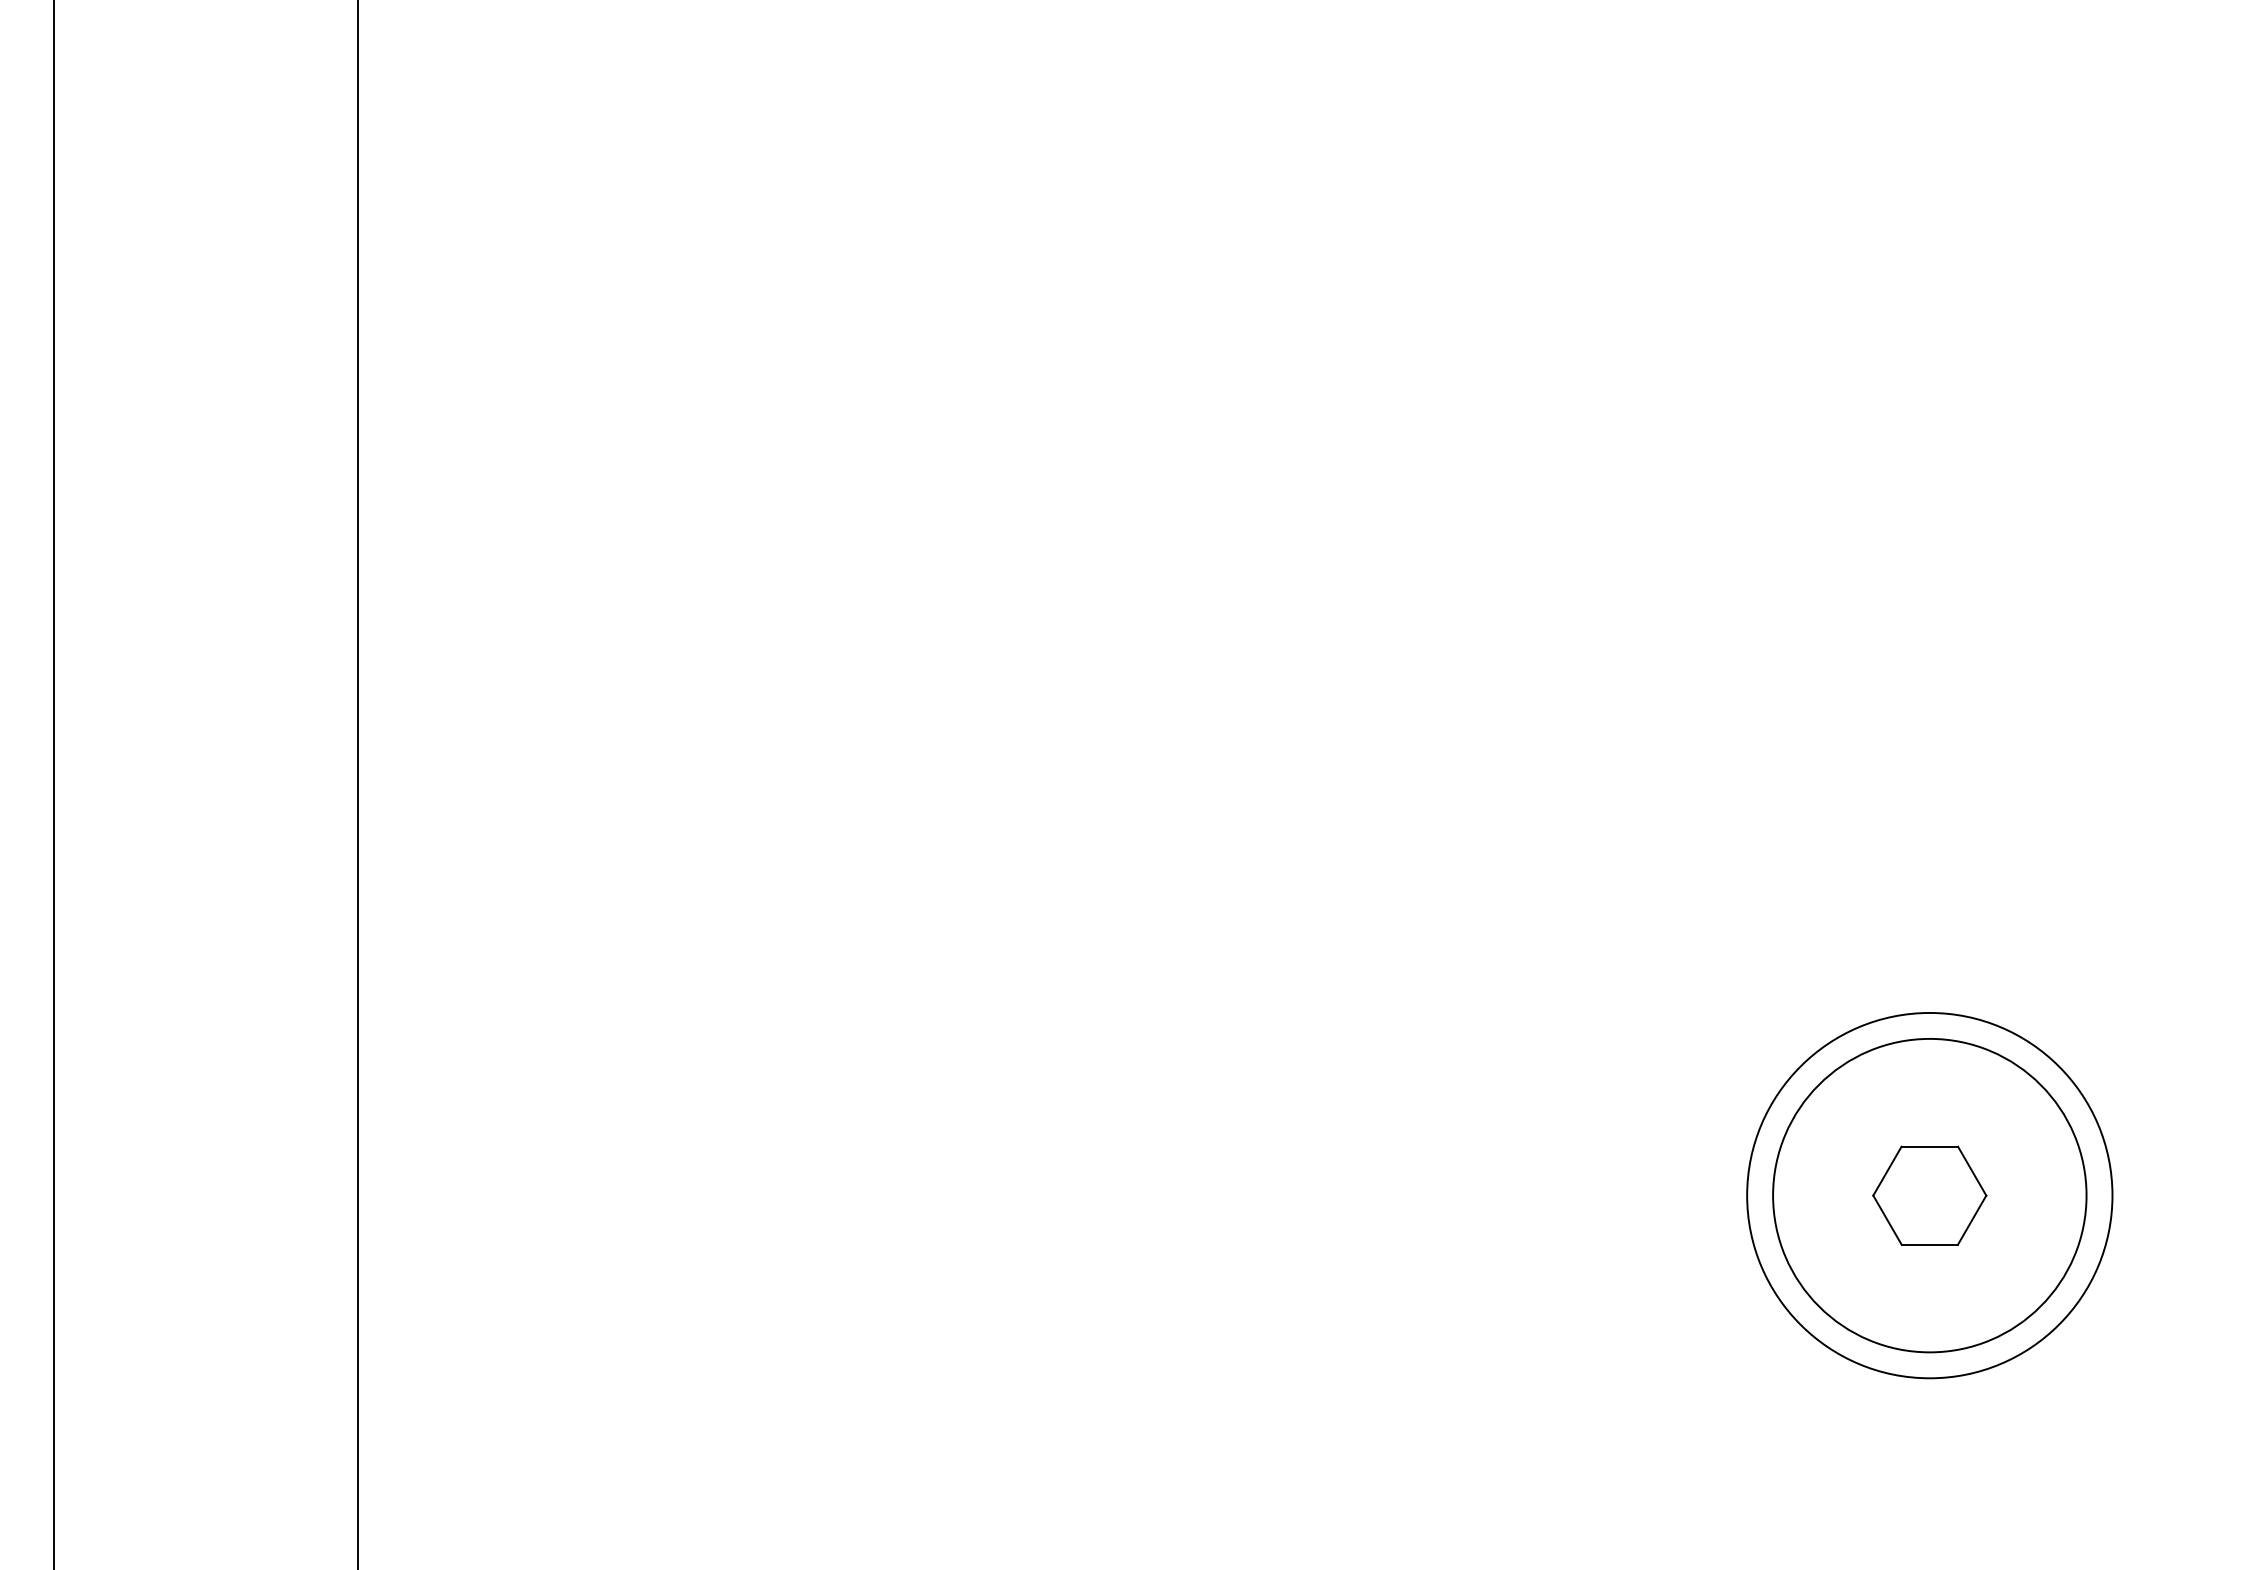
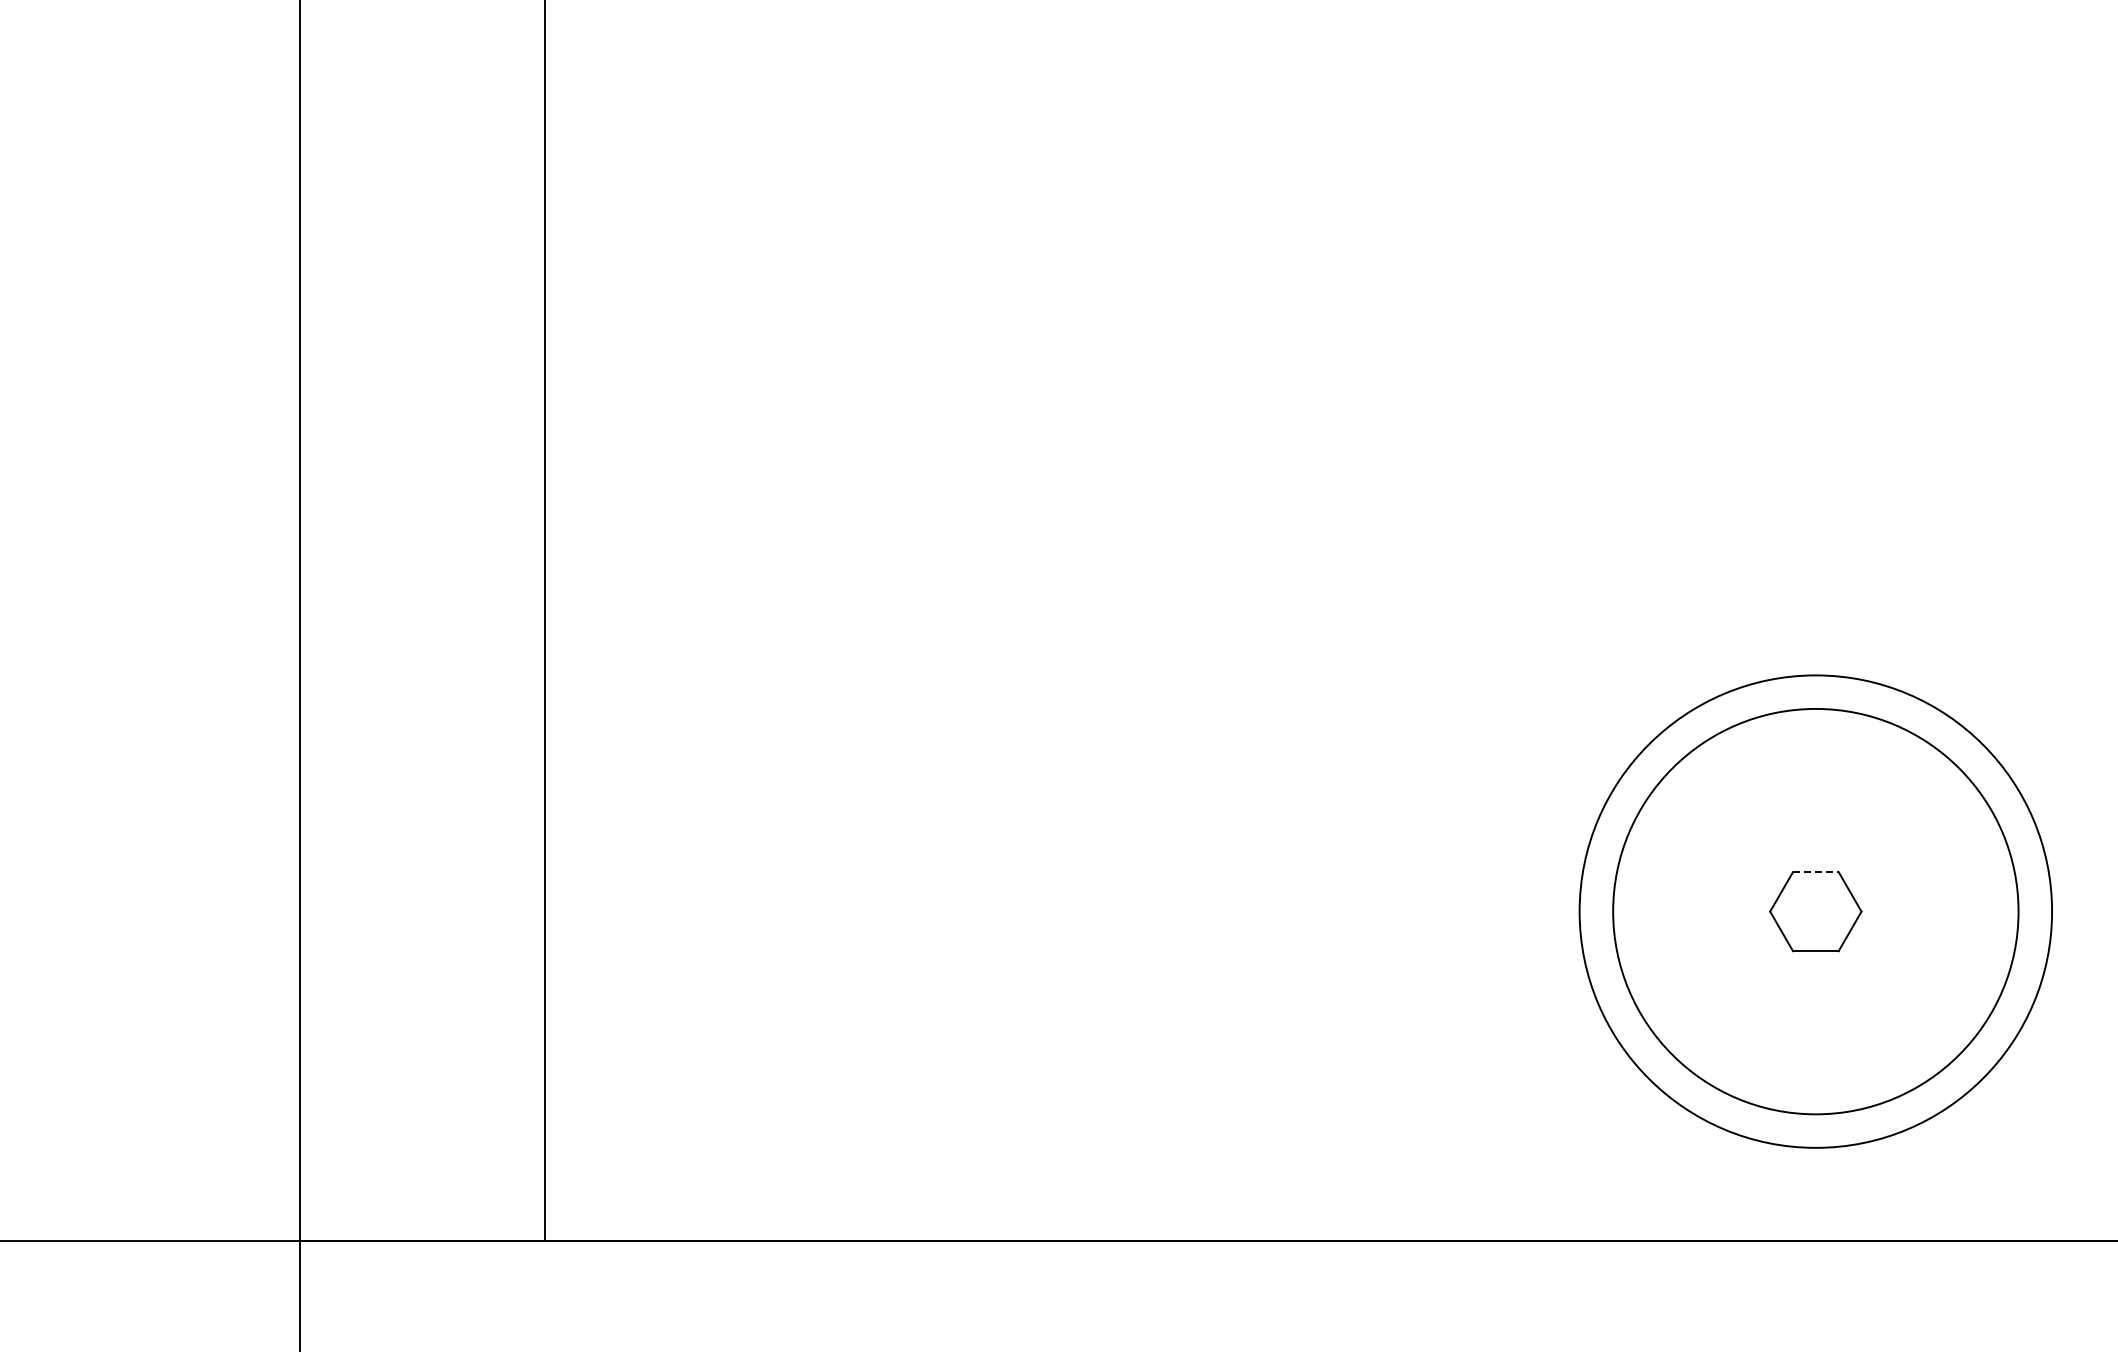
line: (1929, 1147) -> (1815, 872), solid -> dashed
circle: (1929, 1195) -> (1815, 911), size x1.6
circle: (1929, 1195) -> (1815, 911), size x1.6

